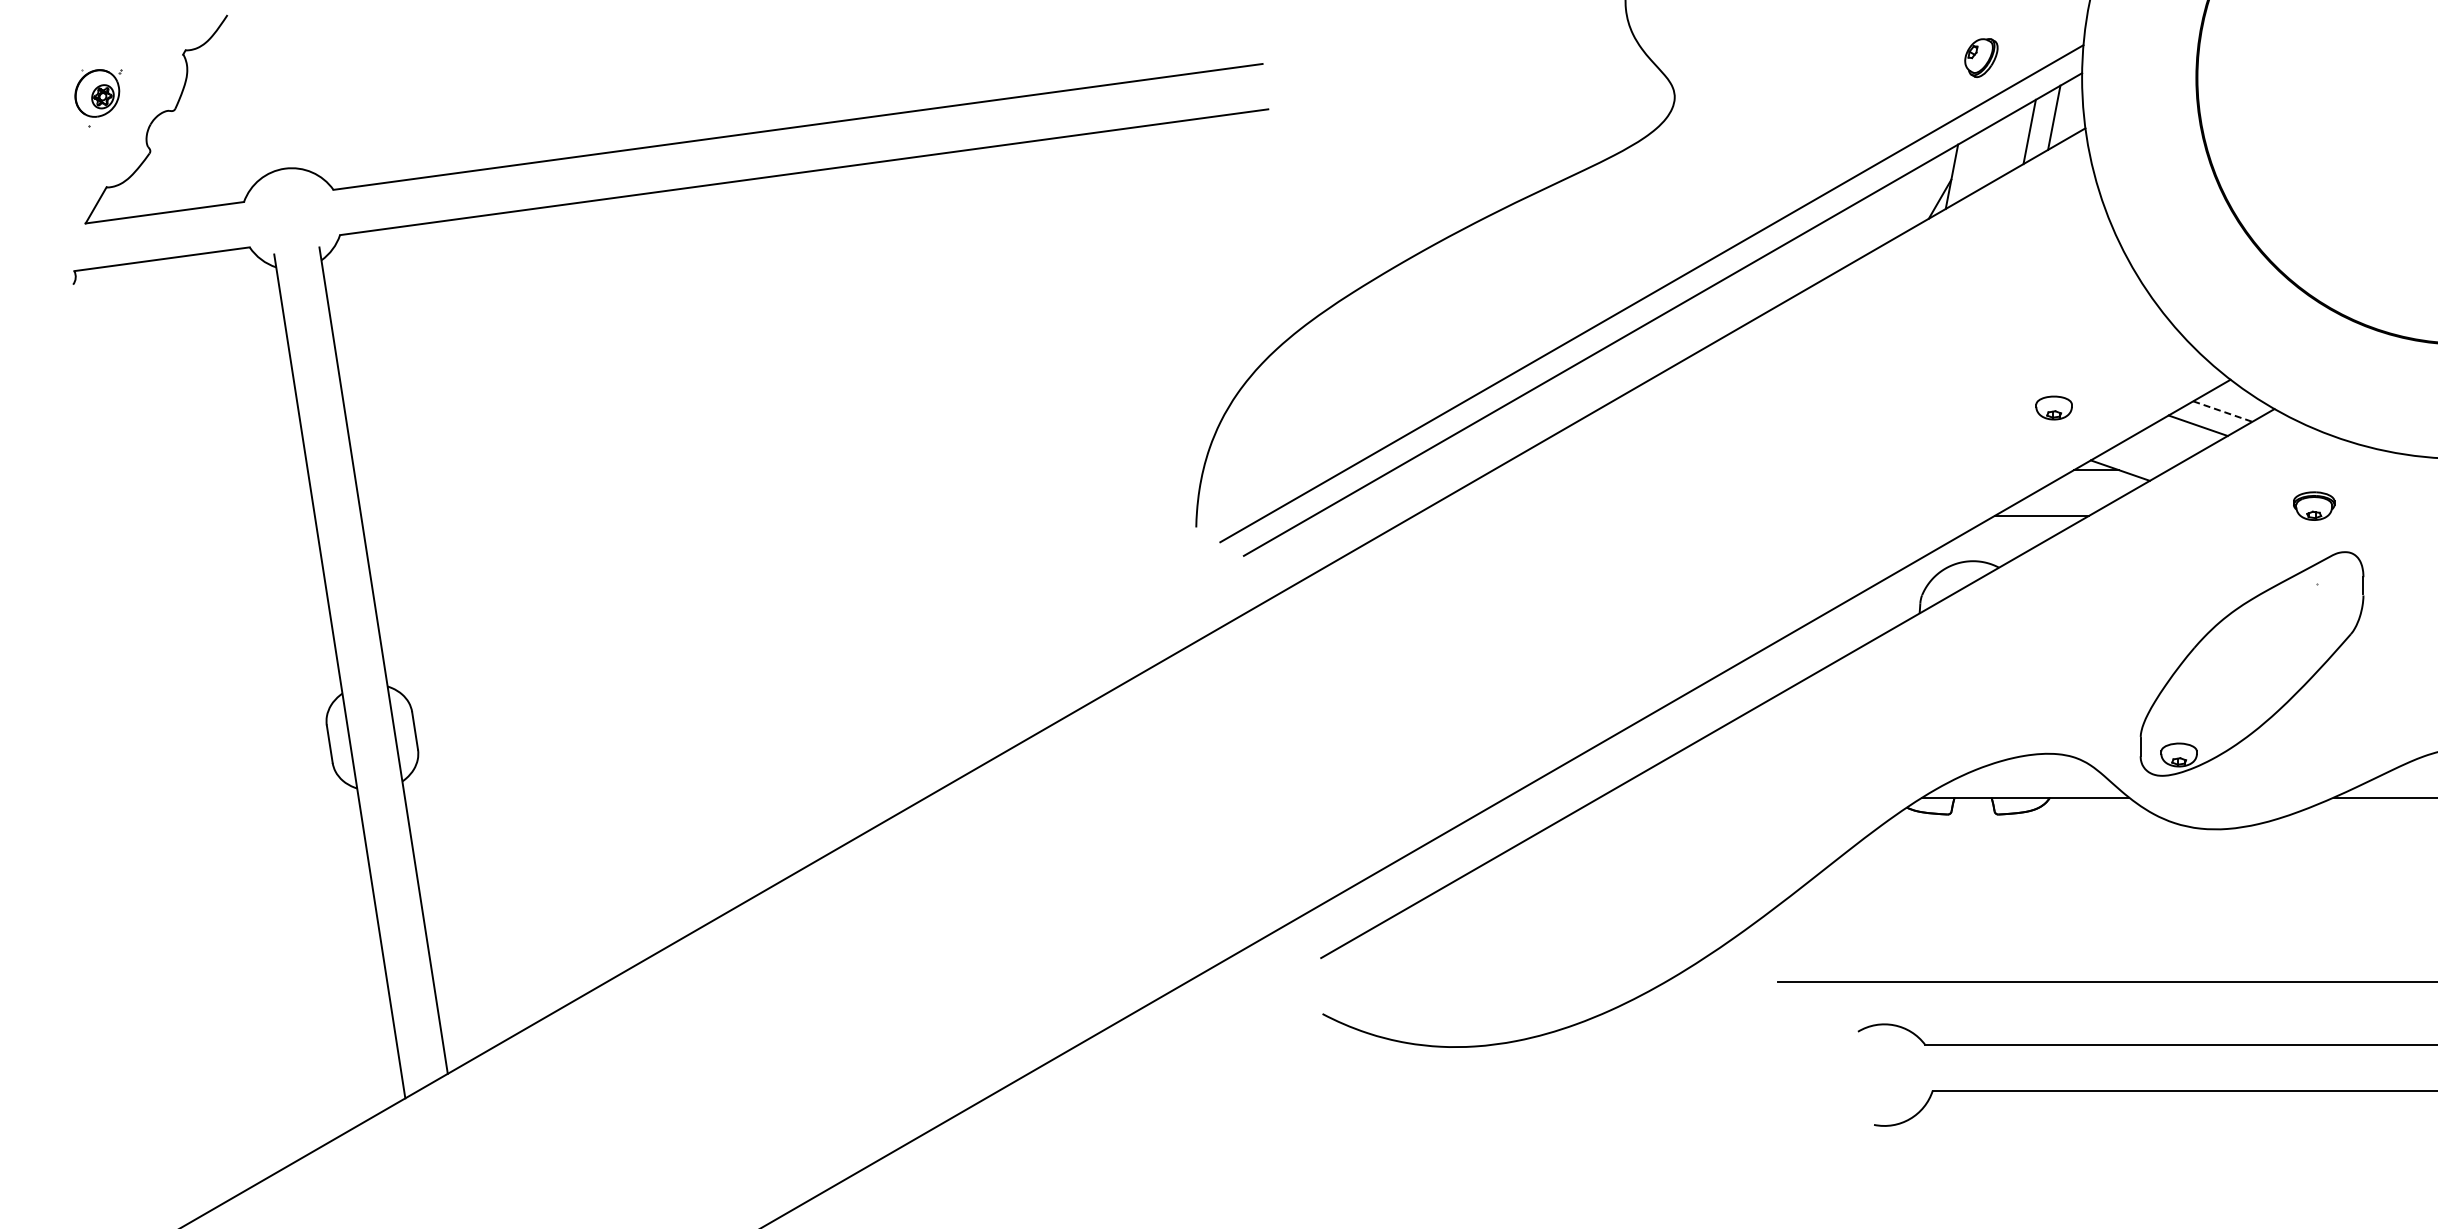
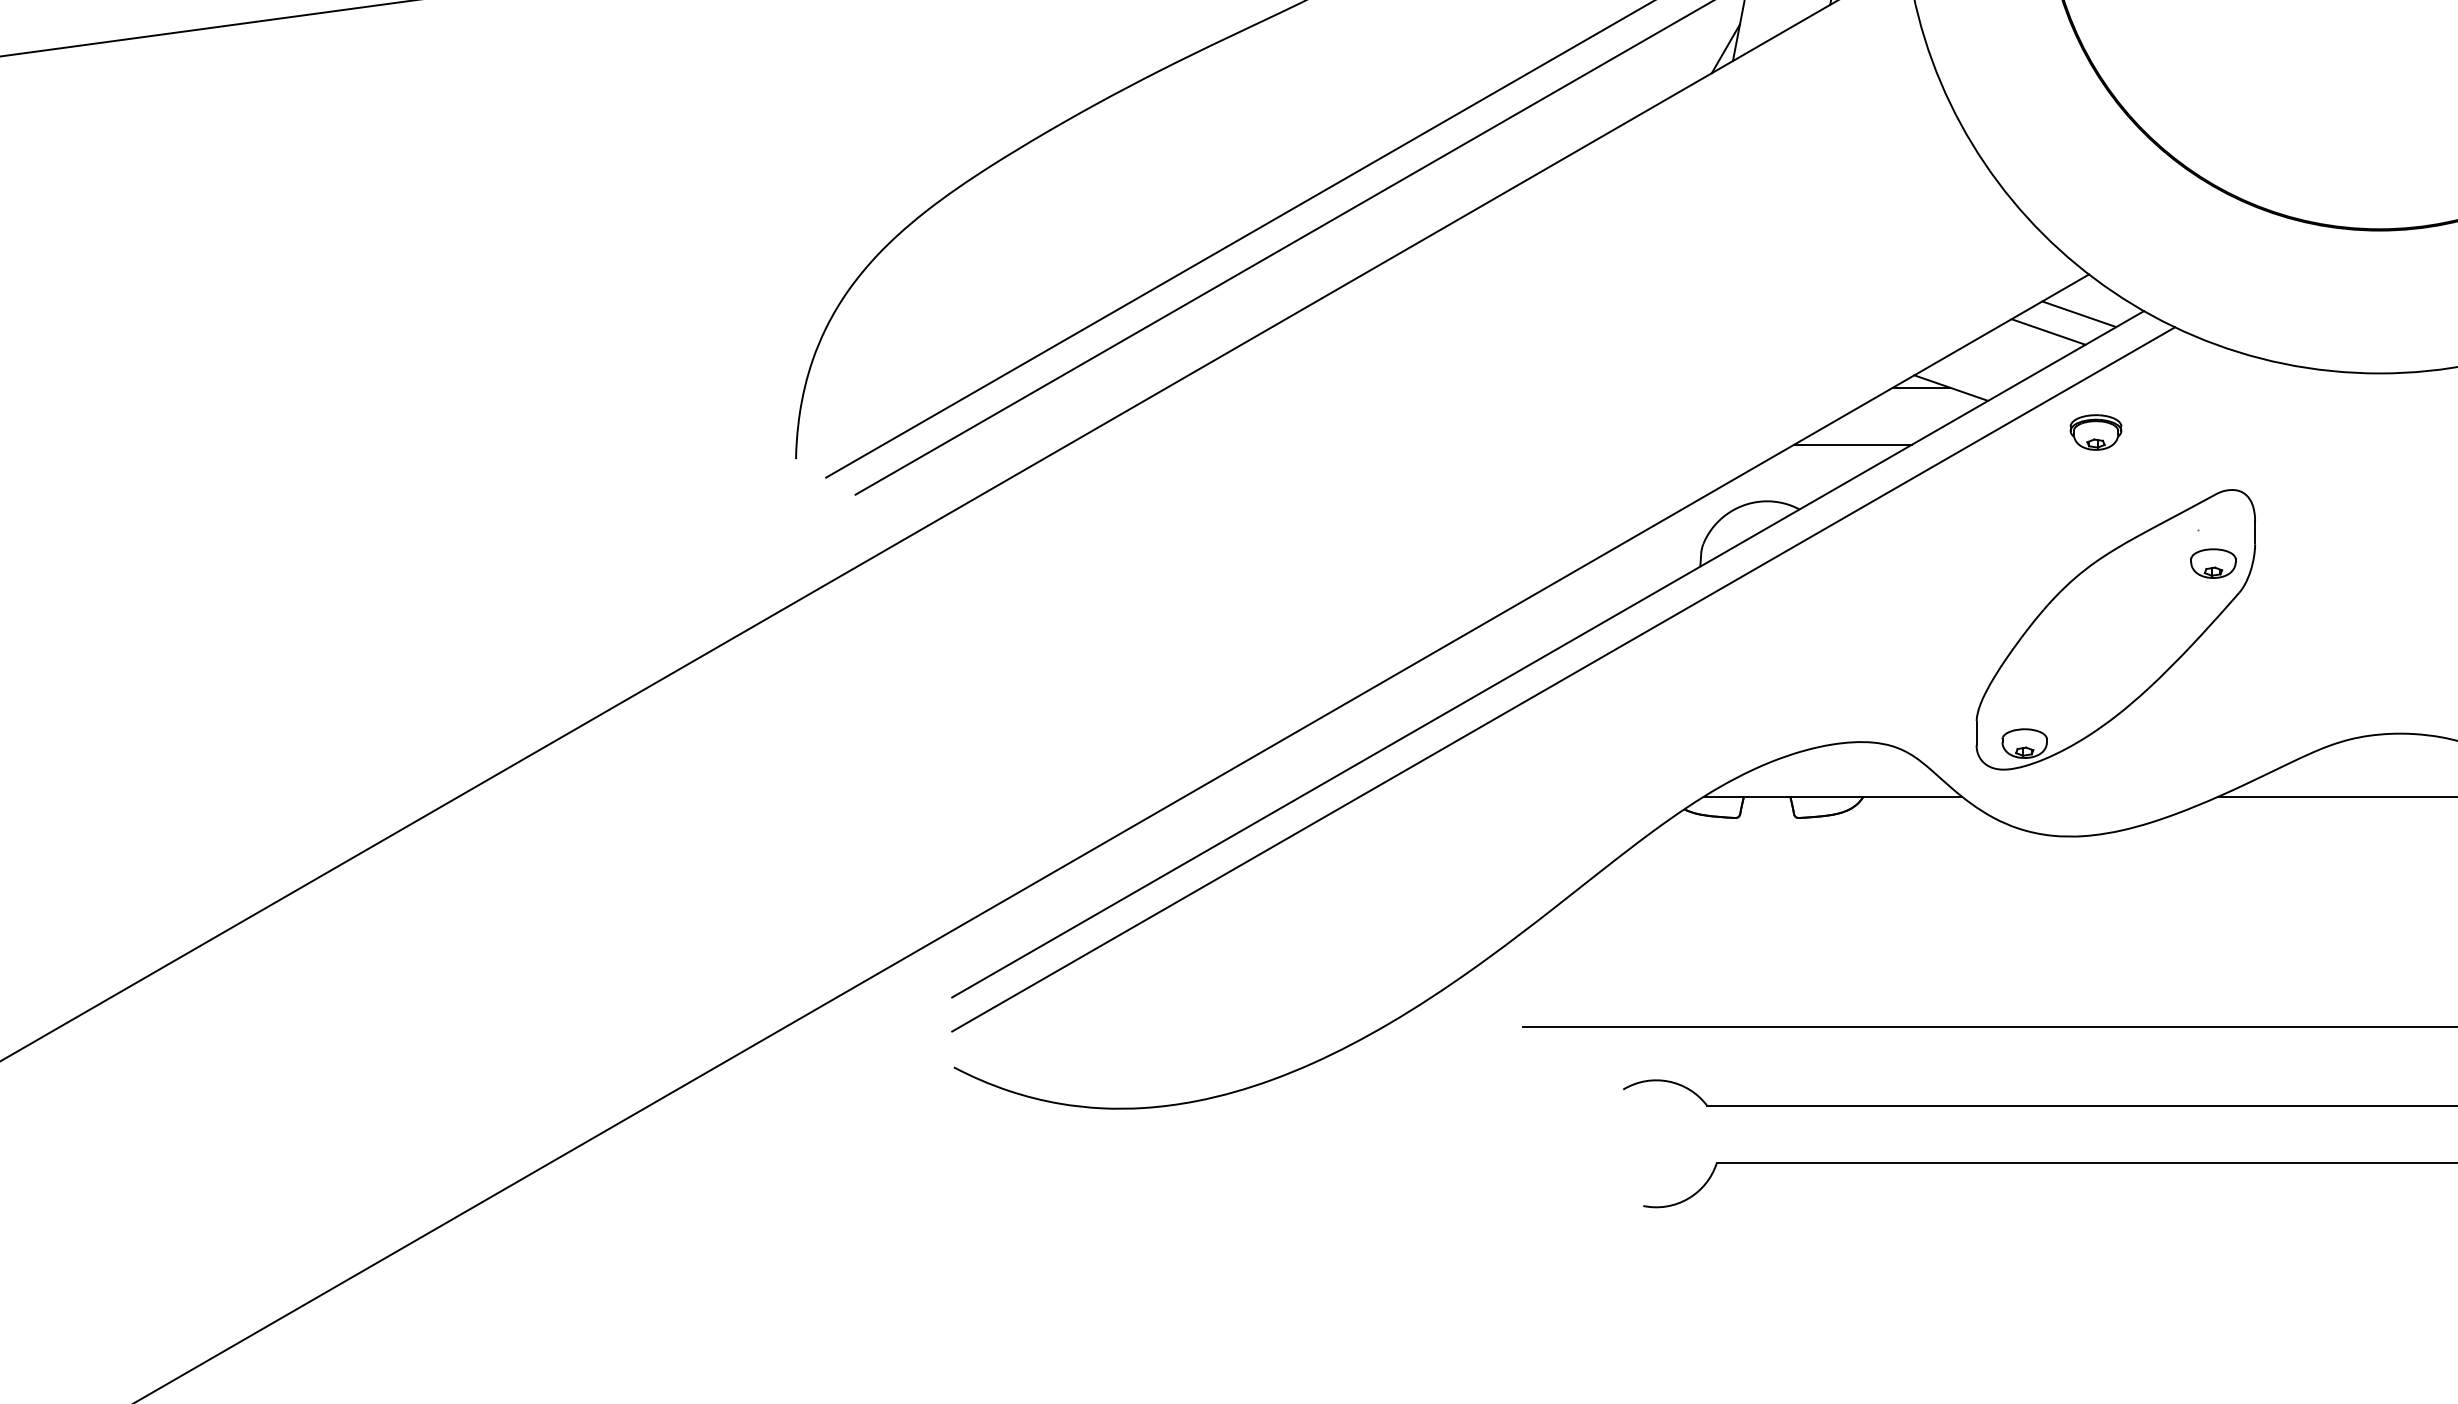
part: (2053, 407) -> (2212, 562), moved
line: (2223, 411) -> (2080, 314), dashed -> solid
part: (2314, 505) -> (2096, 431), moved
line: (1810, 703) -> (1563, 679), added

